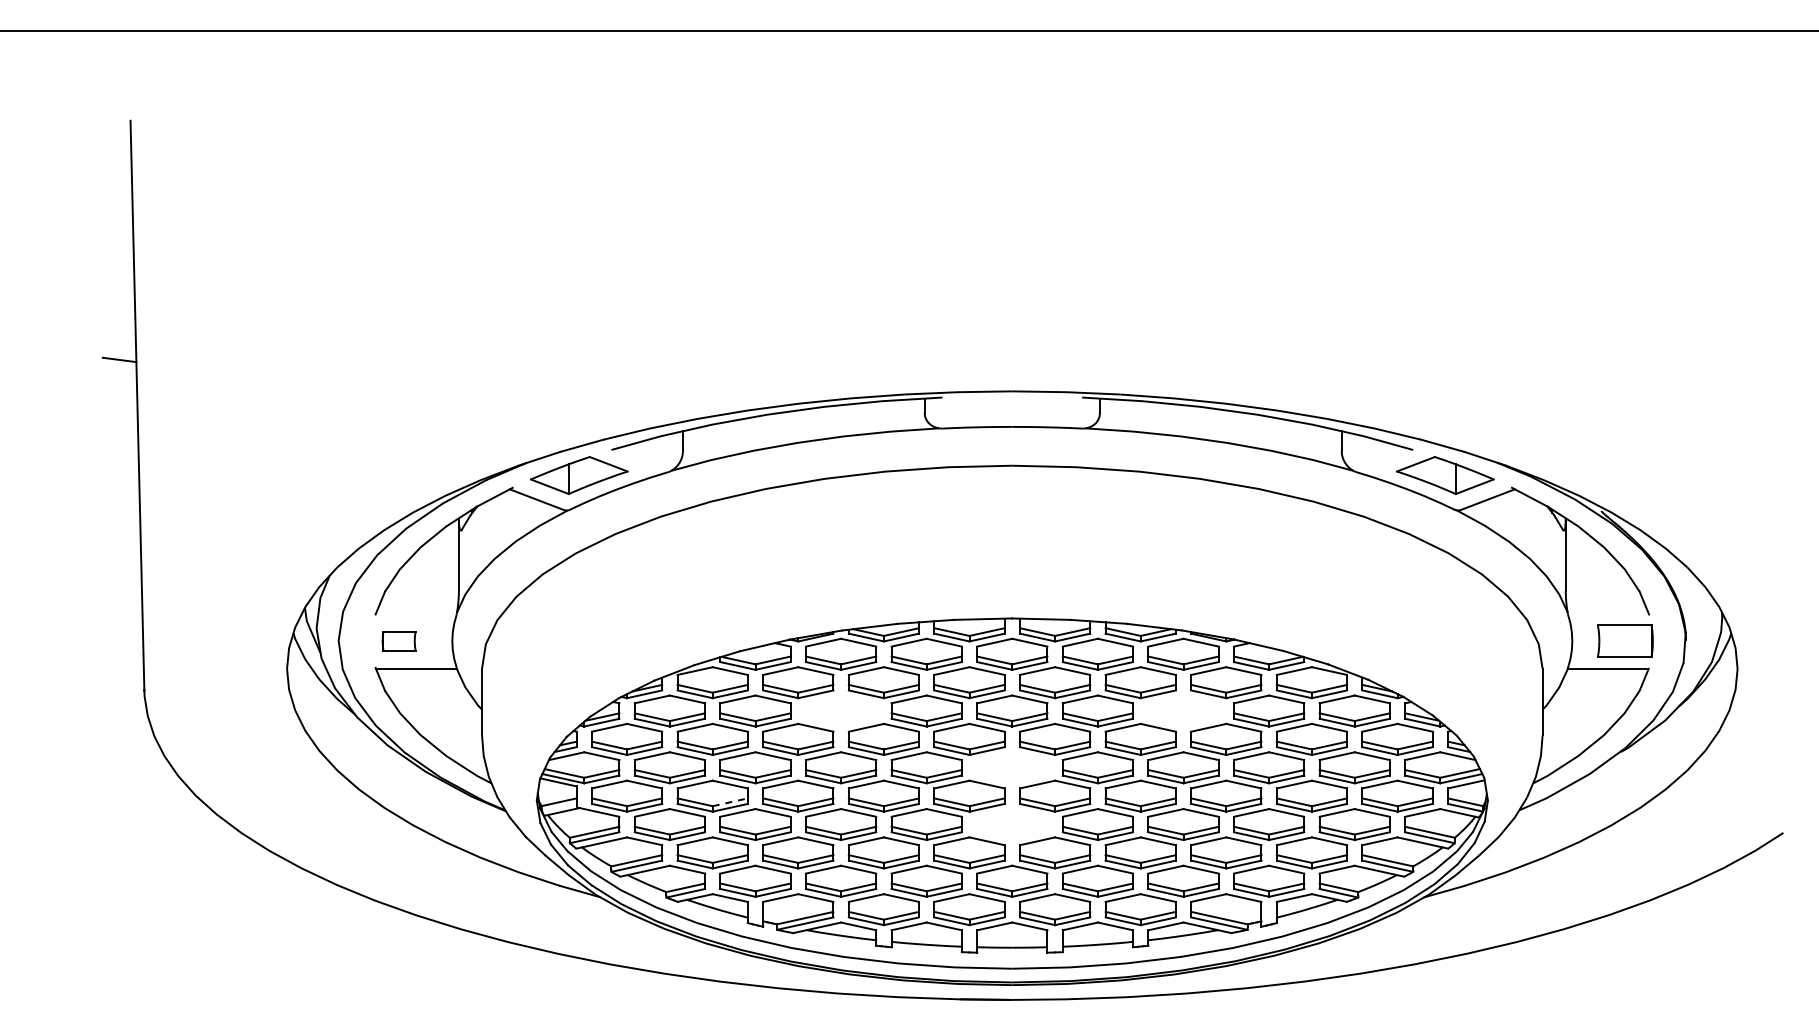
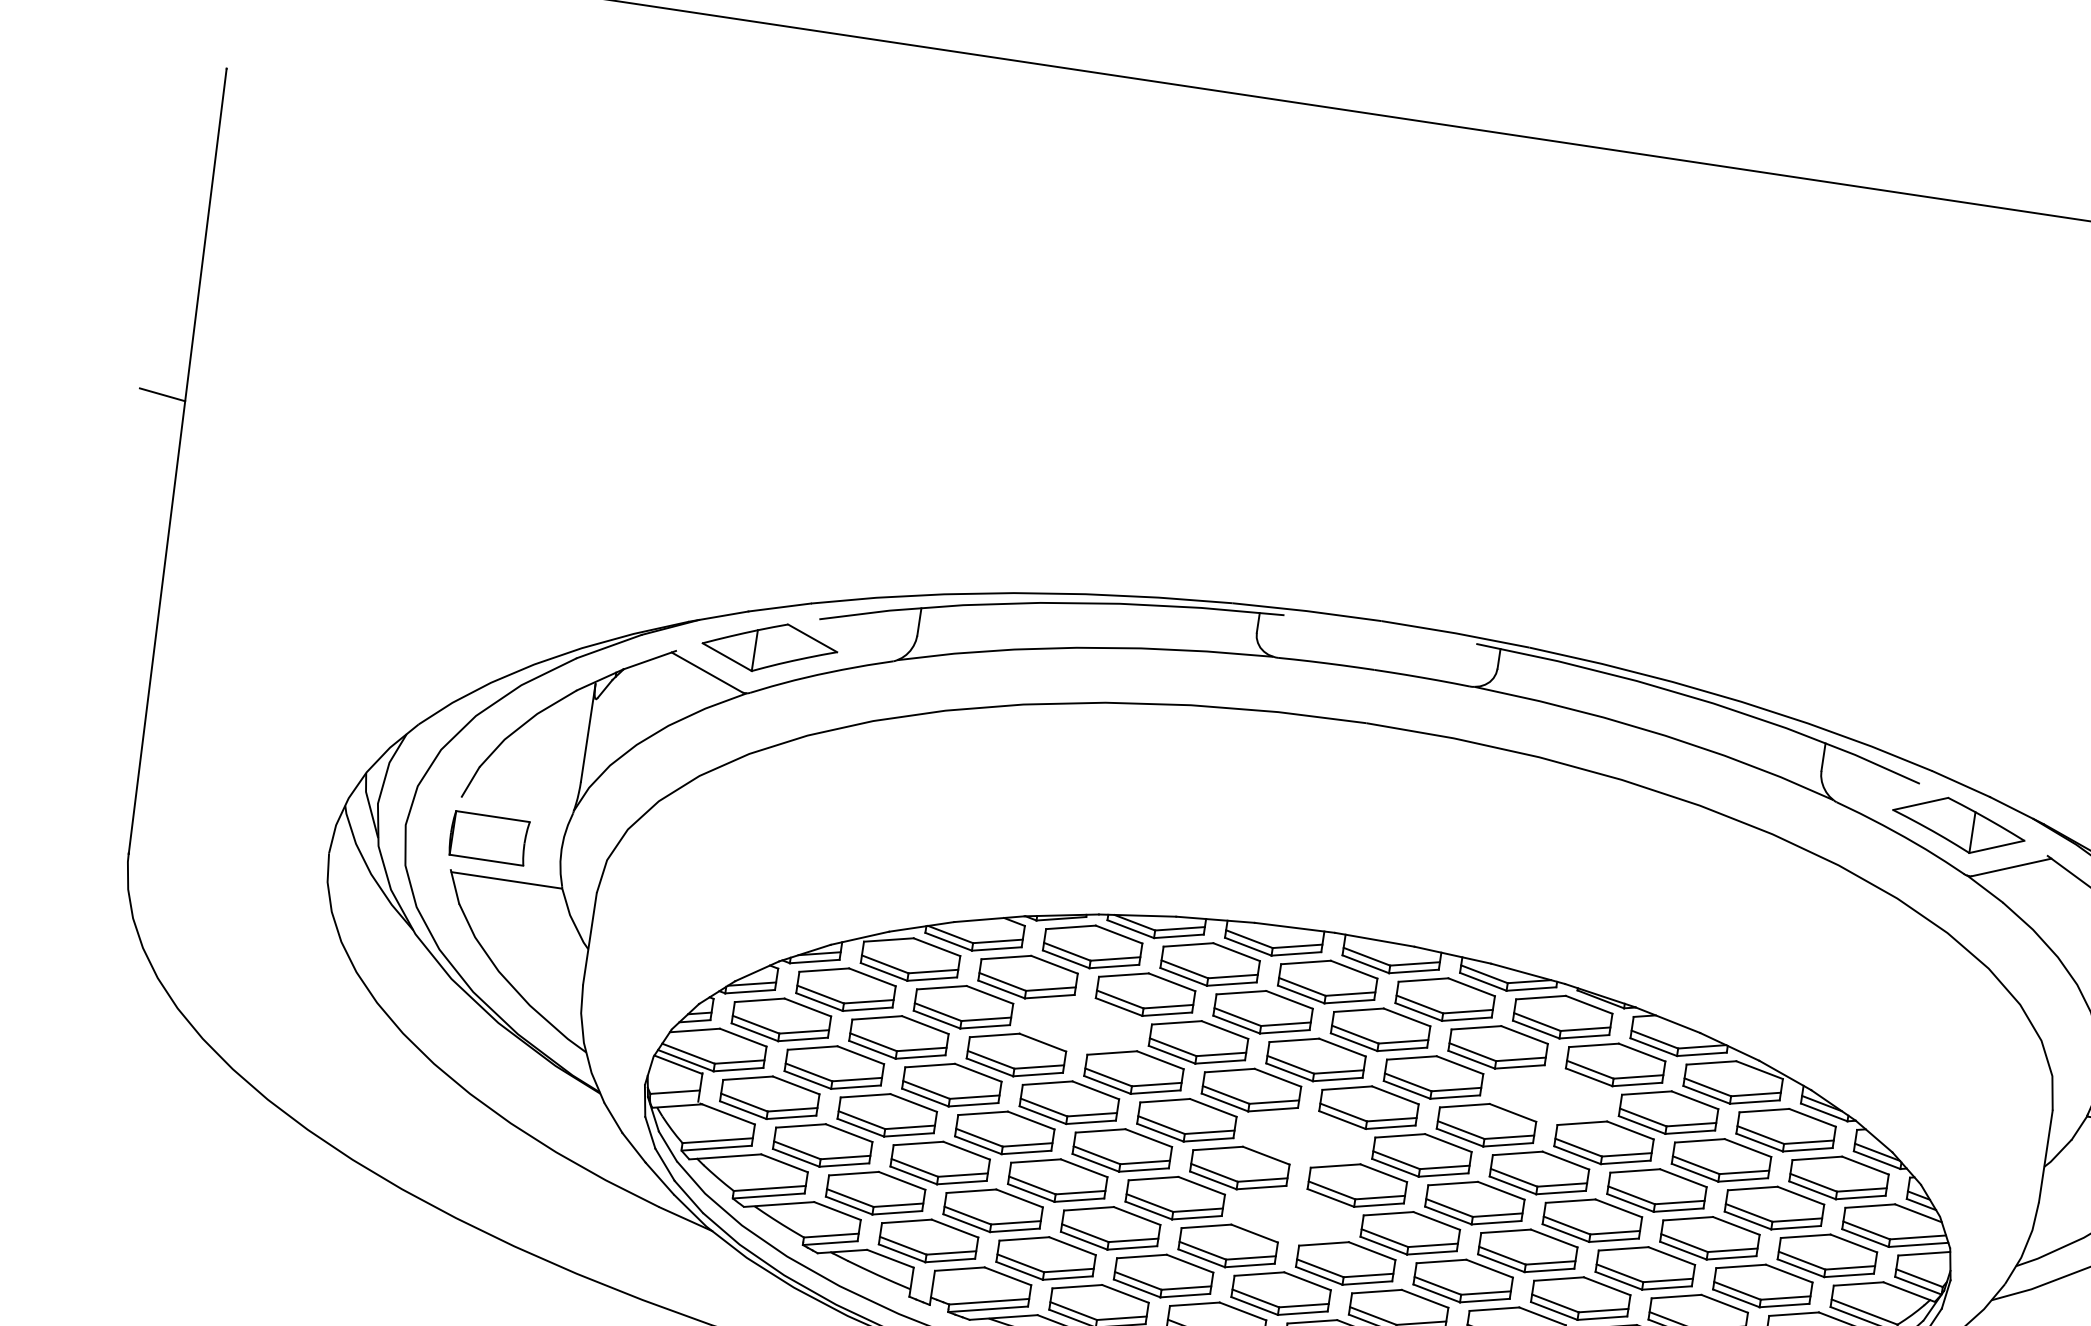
part: (398, 640) -> (487, 837), size x1.67
line: (730, 802) -> (910, 1127), dashed -> solid

